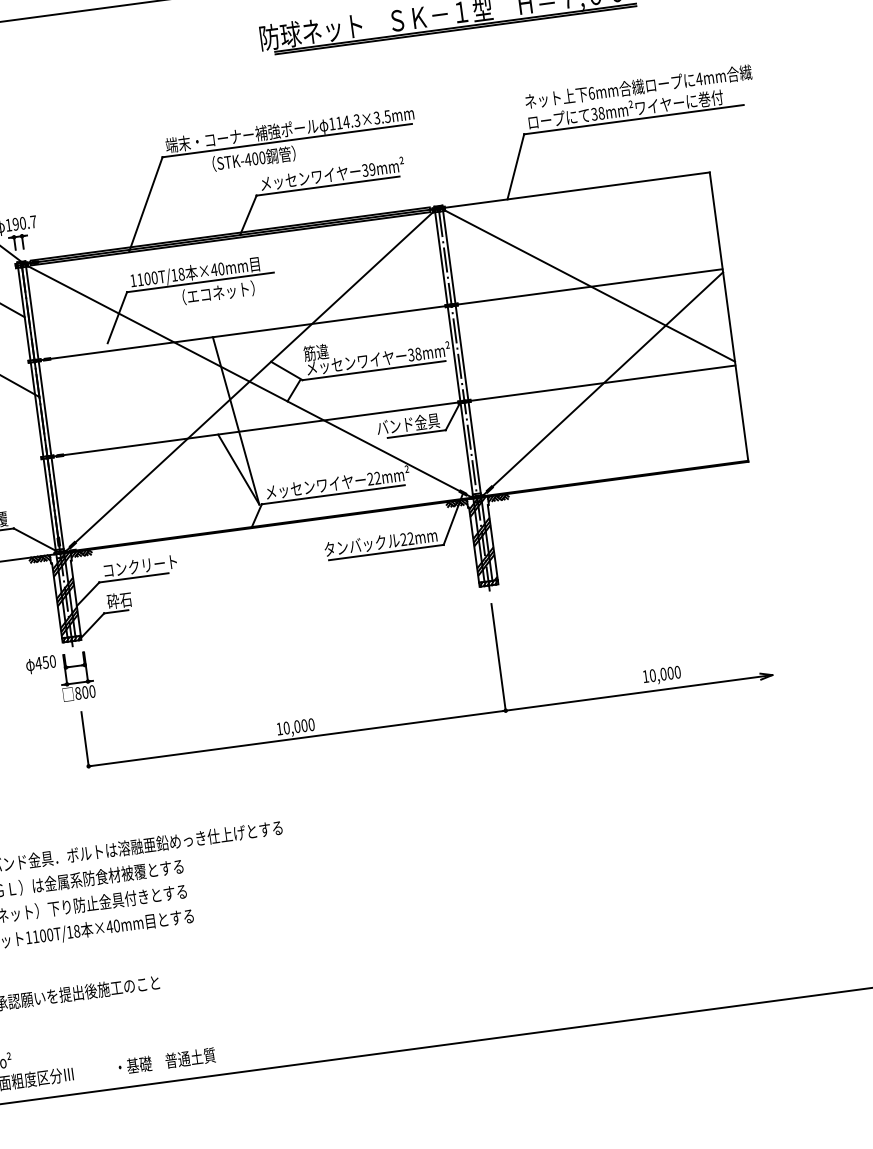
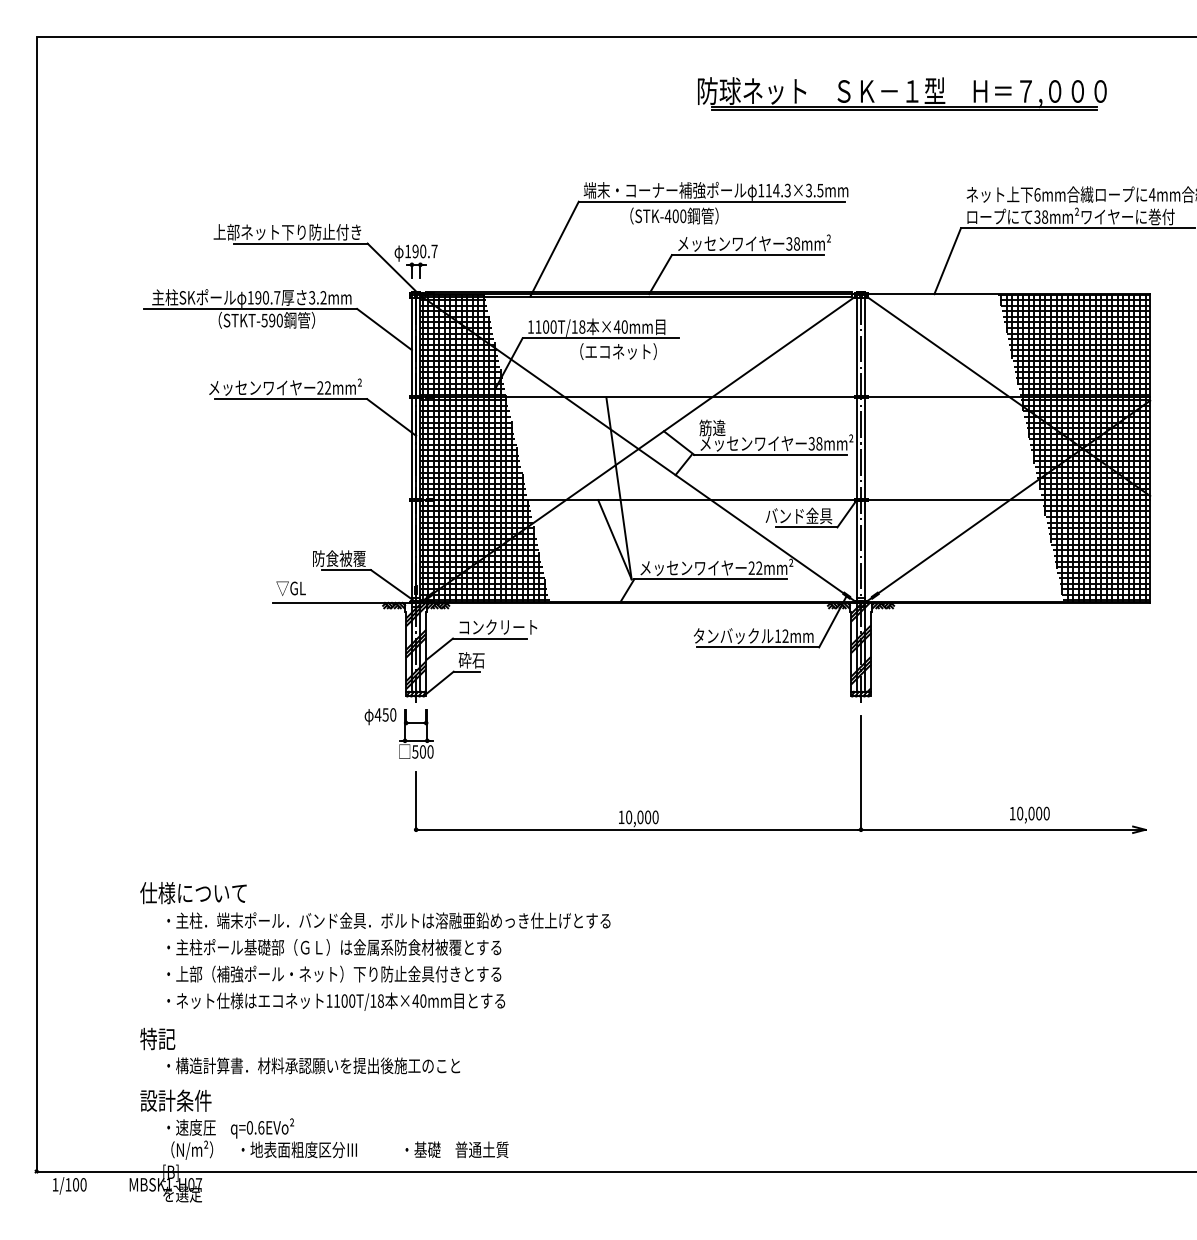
text: (371, 169) -> (796, 243), 39mm² -> 38mm²
hatch: (658, 325) -> (1074, 447), added
hatch: (104, 399) -> (484, 447), added
text: (403, 539) -> (777, 635), 22mm -> 12mm
text: (78, 693) -> (415, 751), 800 -> 500

